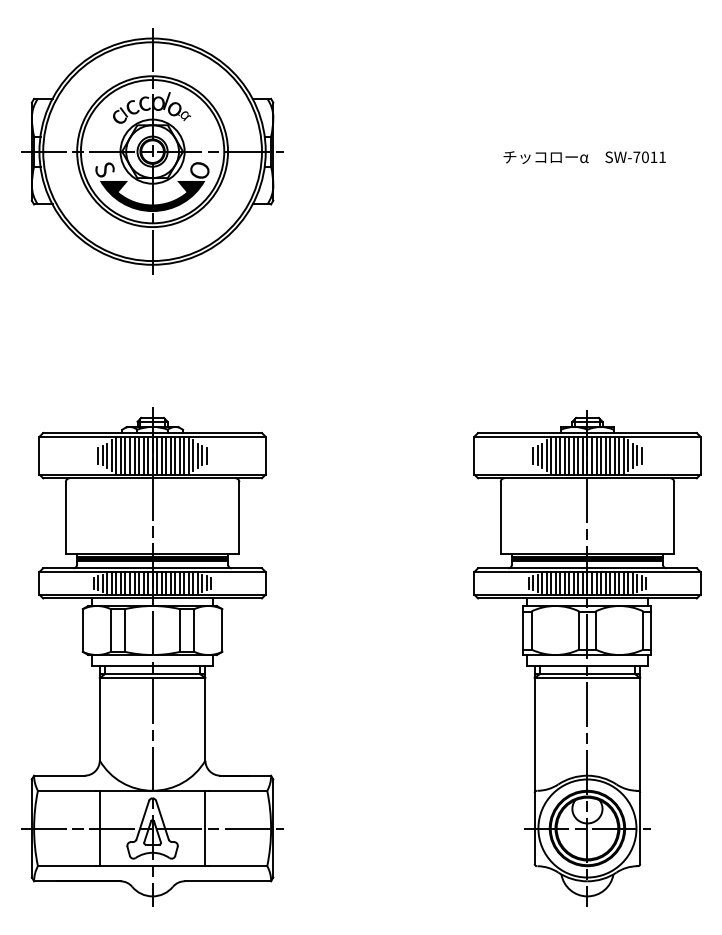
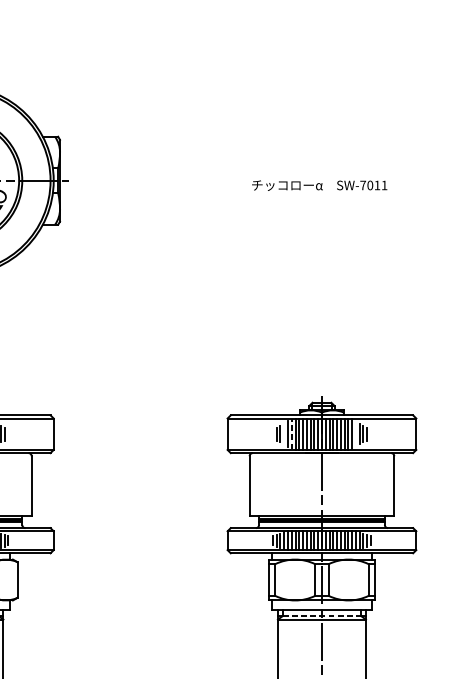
line: (542, 455) -> (284, 434), removed
line: (551, 455) -> (291, 434), solid -> dashed
line: (628, 455) -> (356, 434), removed
line: (587, 673) -> (322, 615), solid -> dashed

